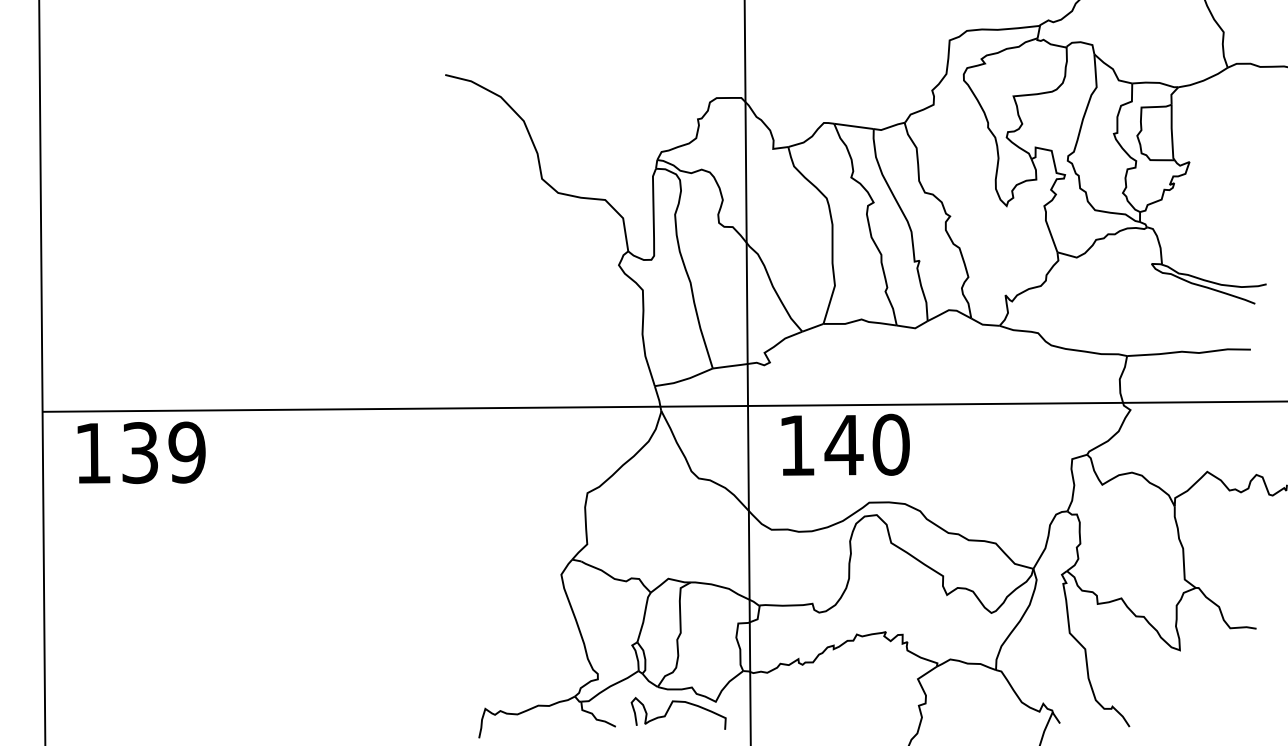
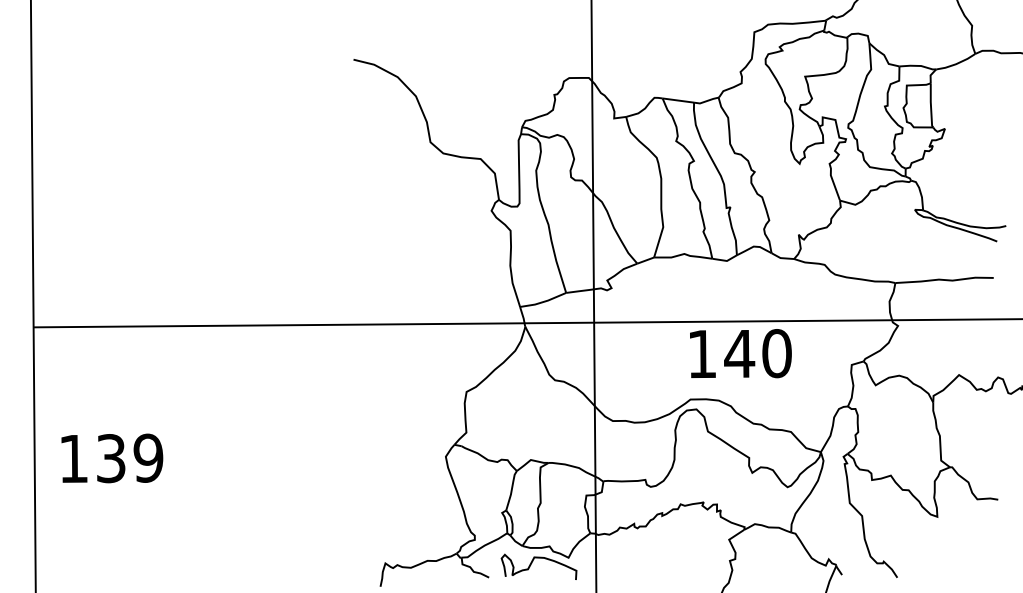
text: (845, 444) -> (740, 353), moved
text: (141, 452) -> (112, 458), moved

